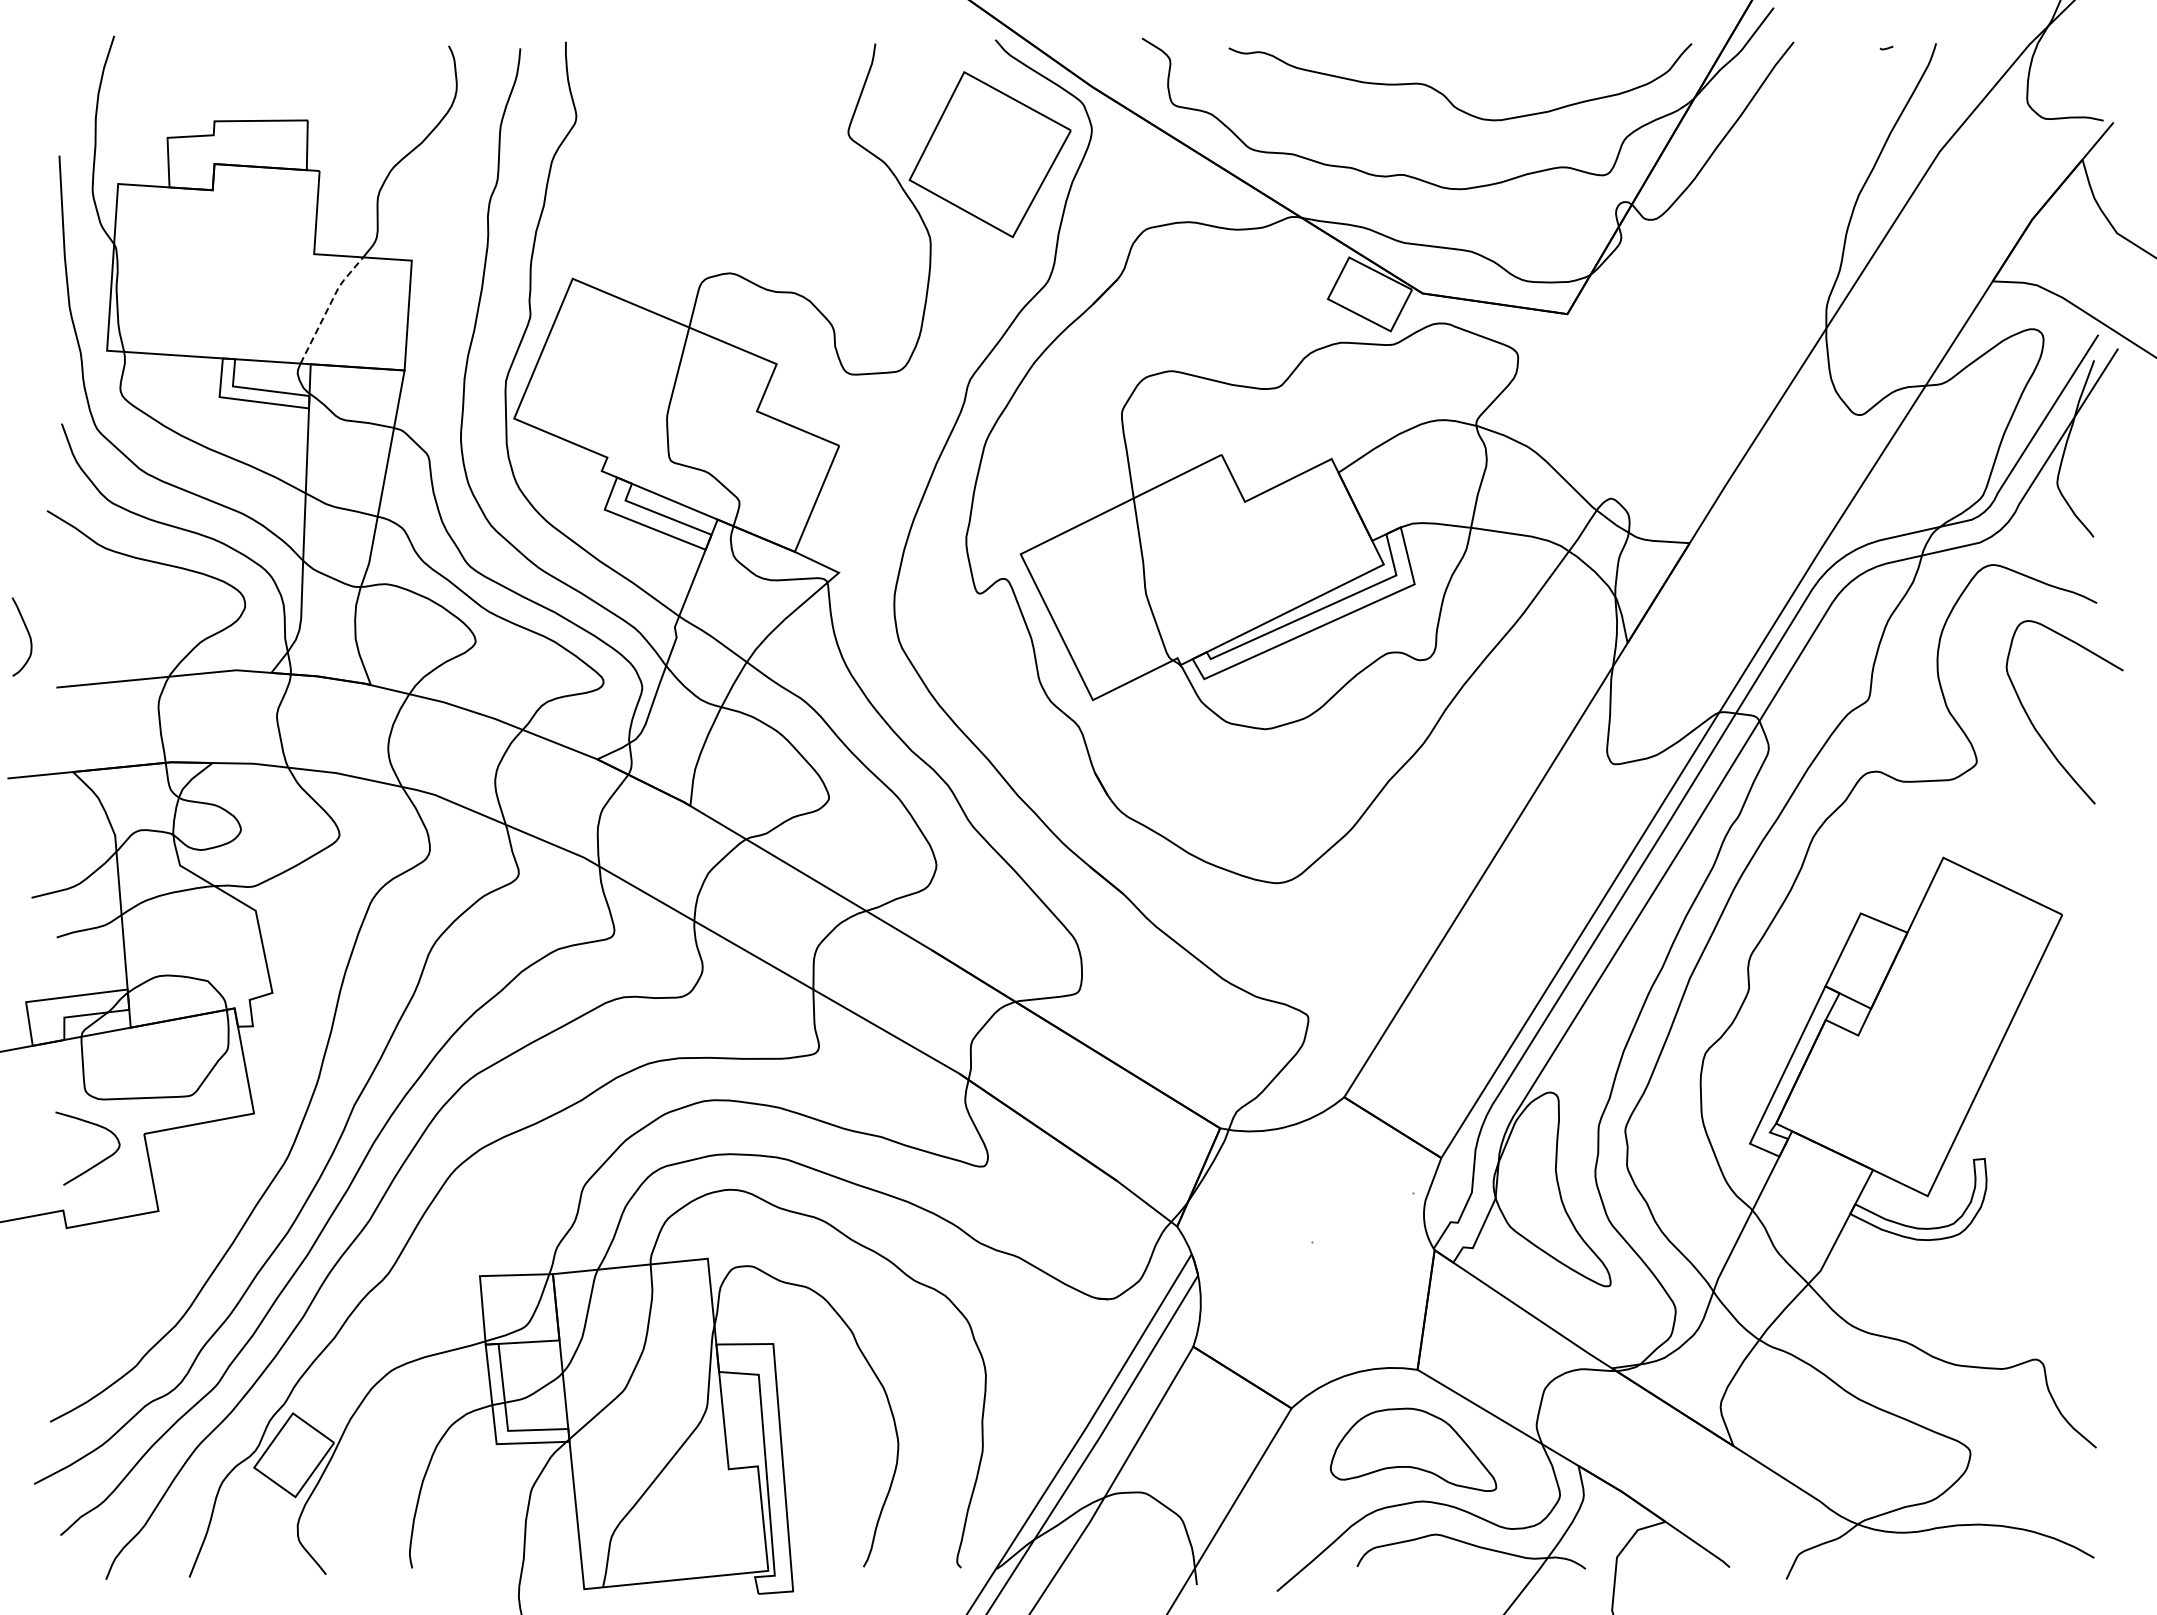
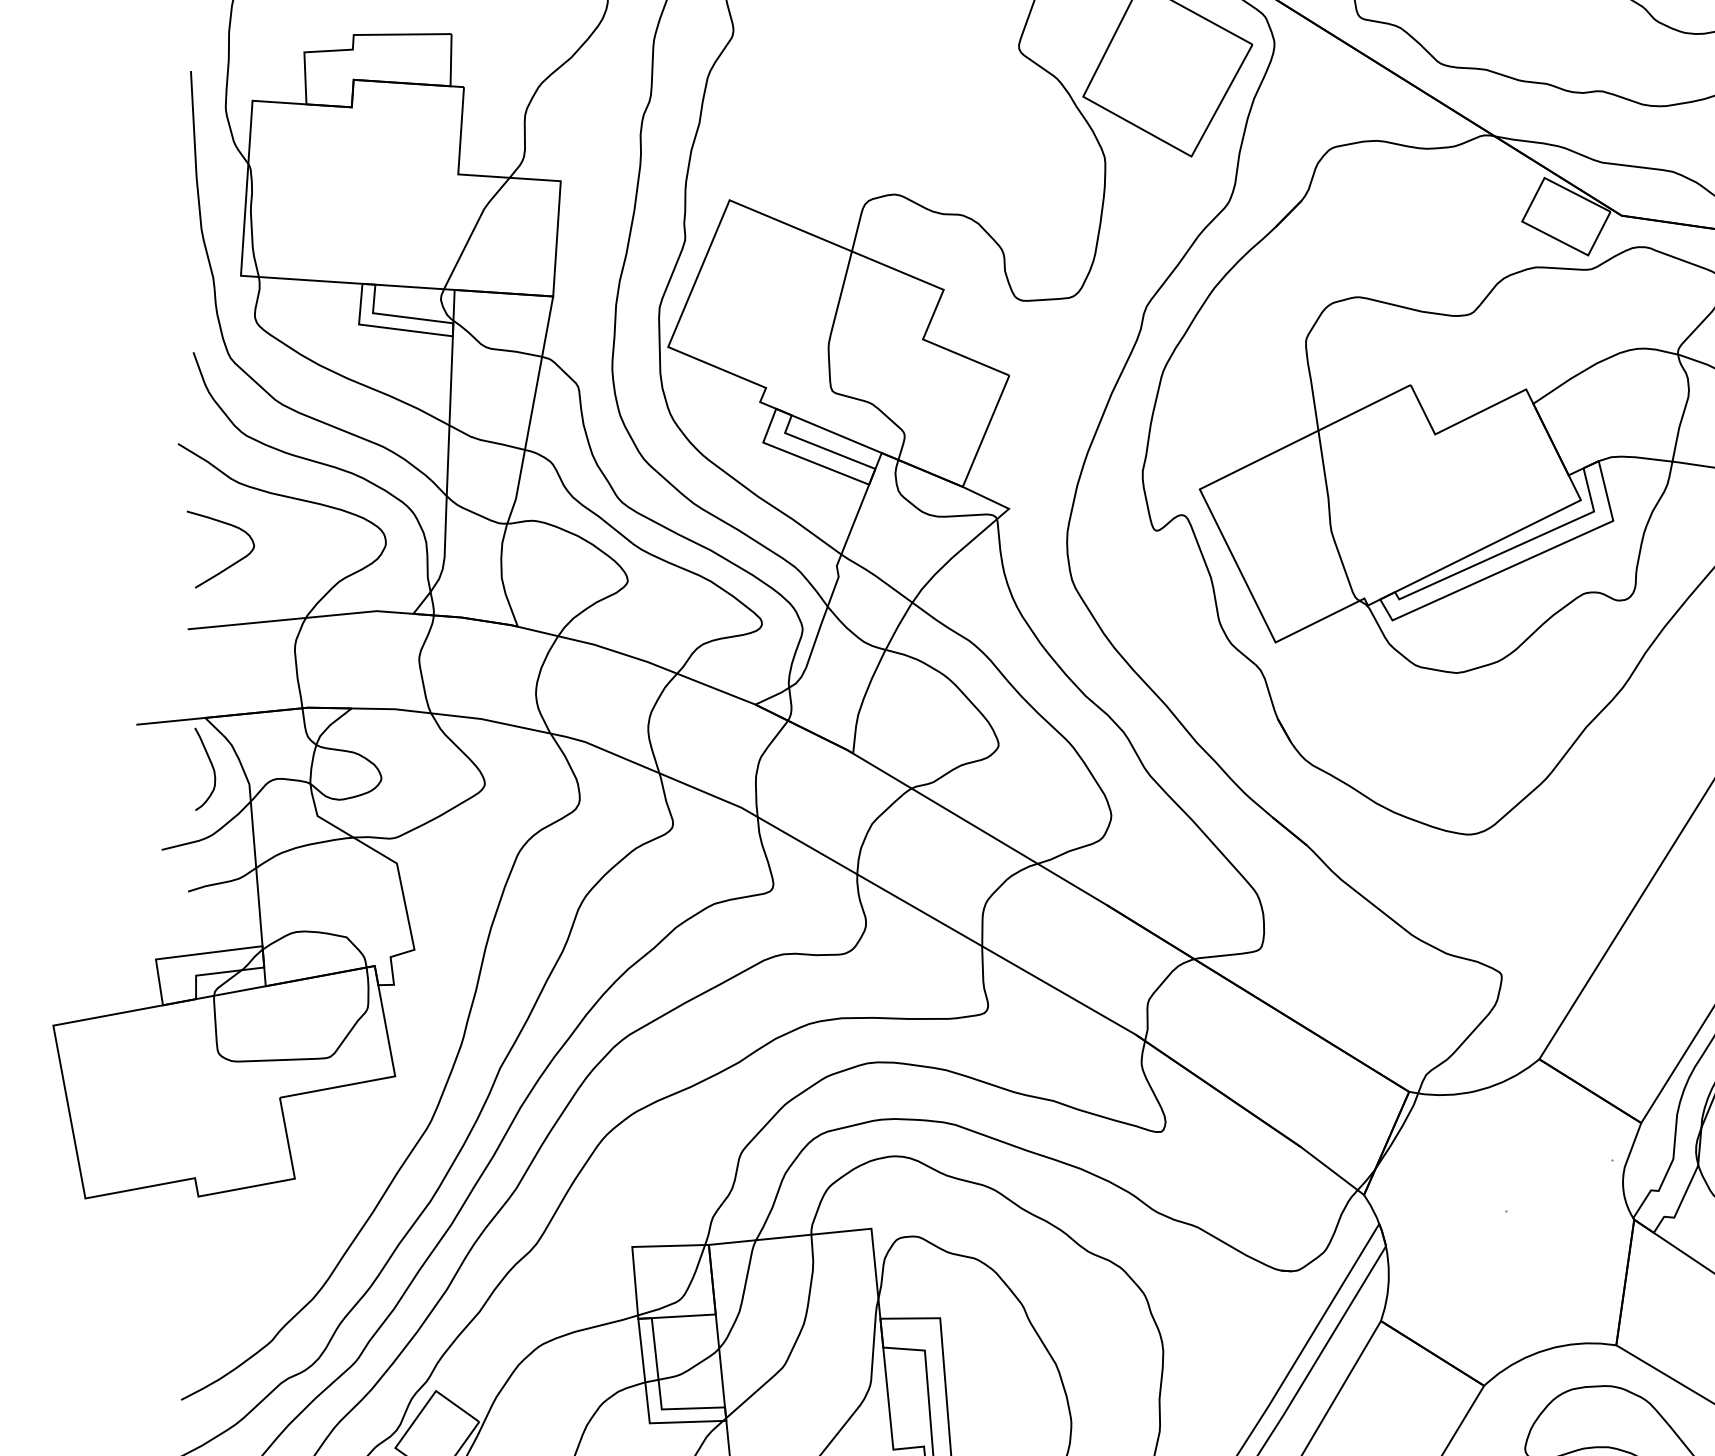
line: (329, 306) -> (474, 229), dashed -> solid
curve: (27, 633) -> (210, 765), moved
curve: (96, 1163) -> (229, 565), moved

